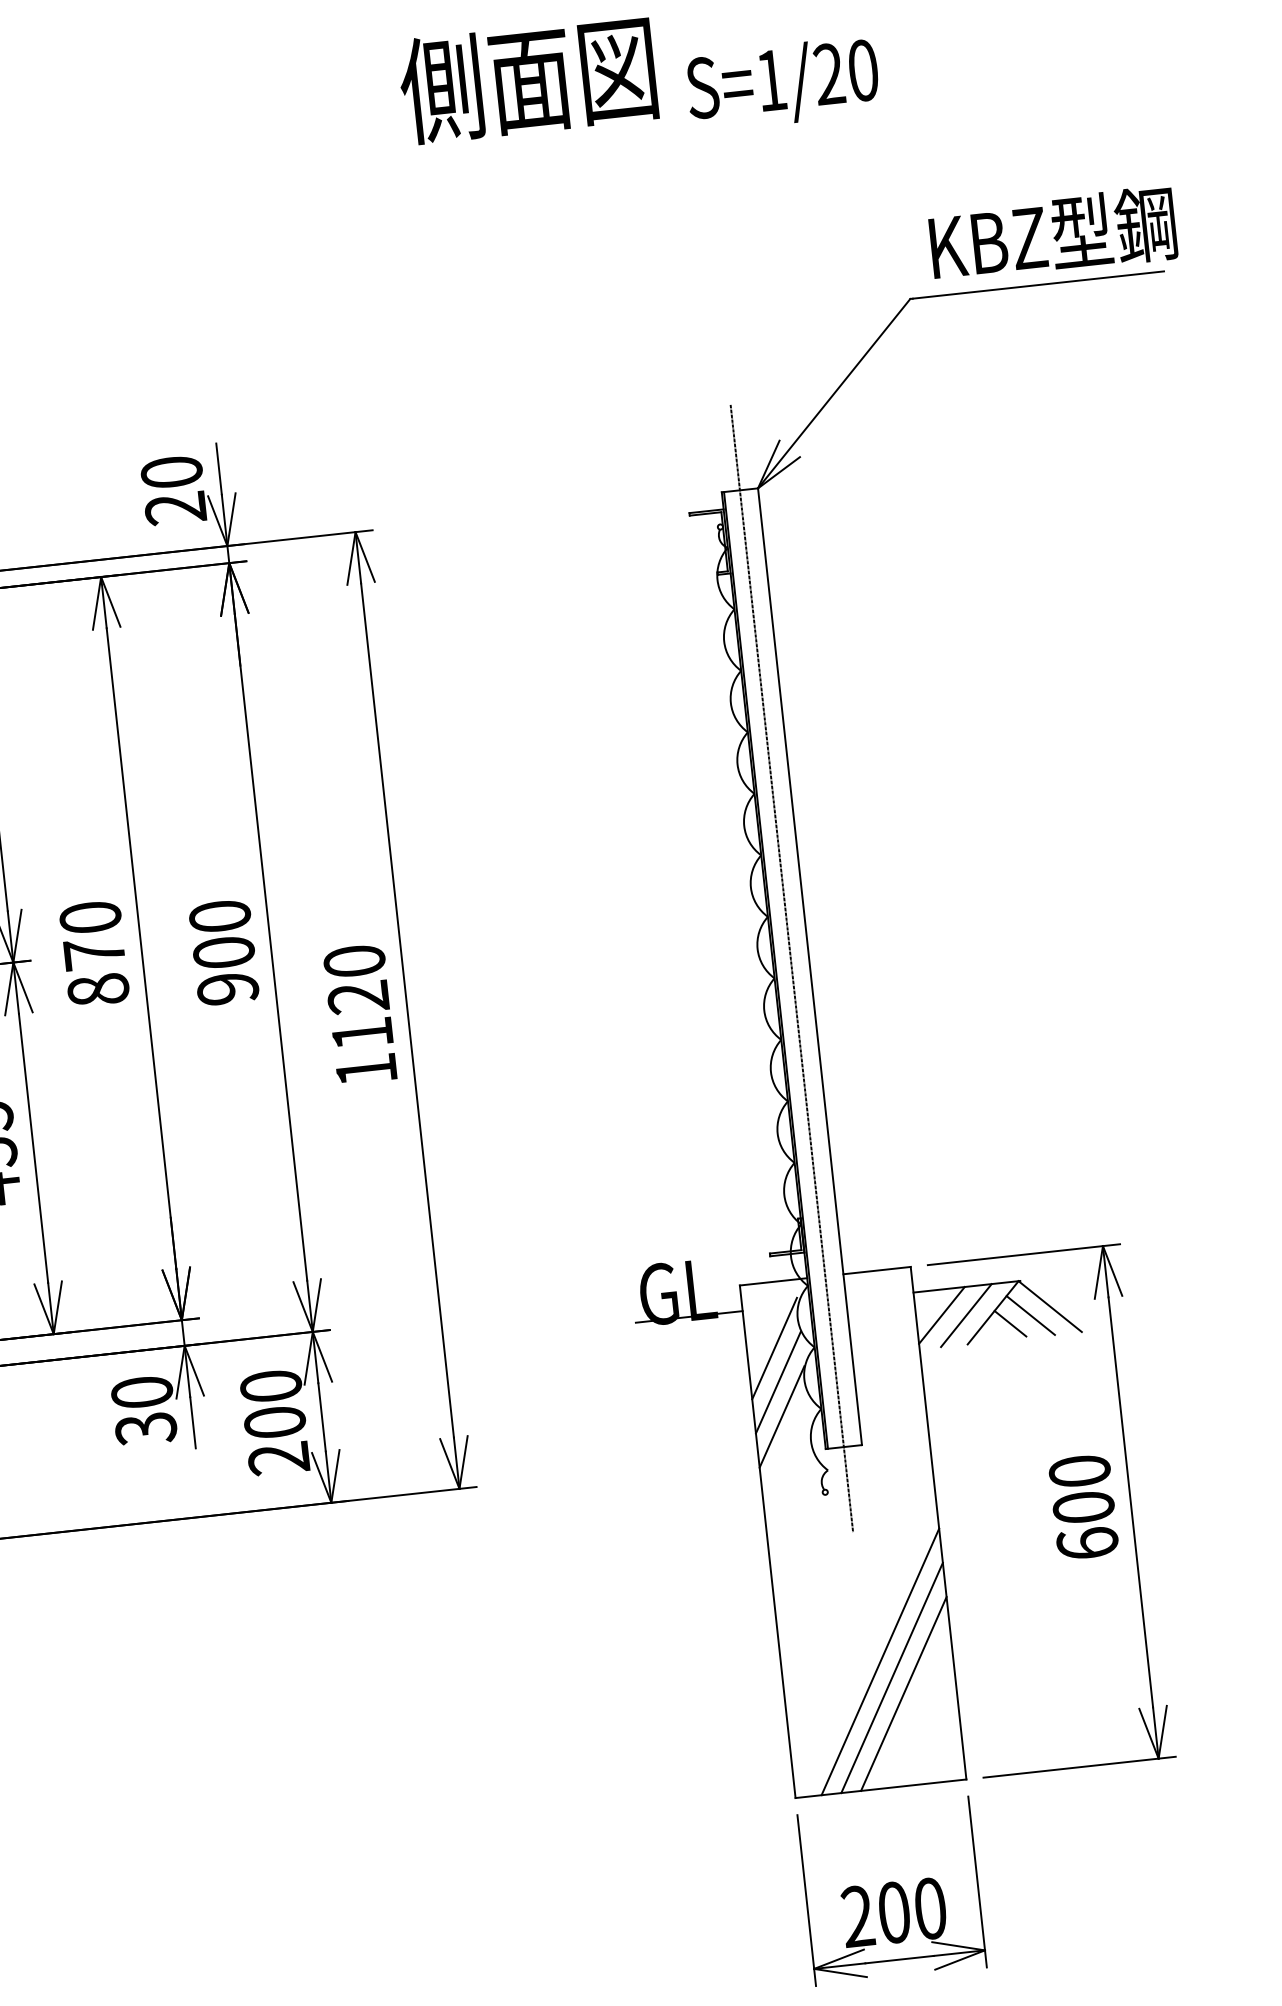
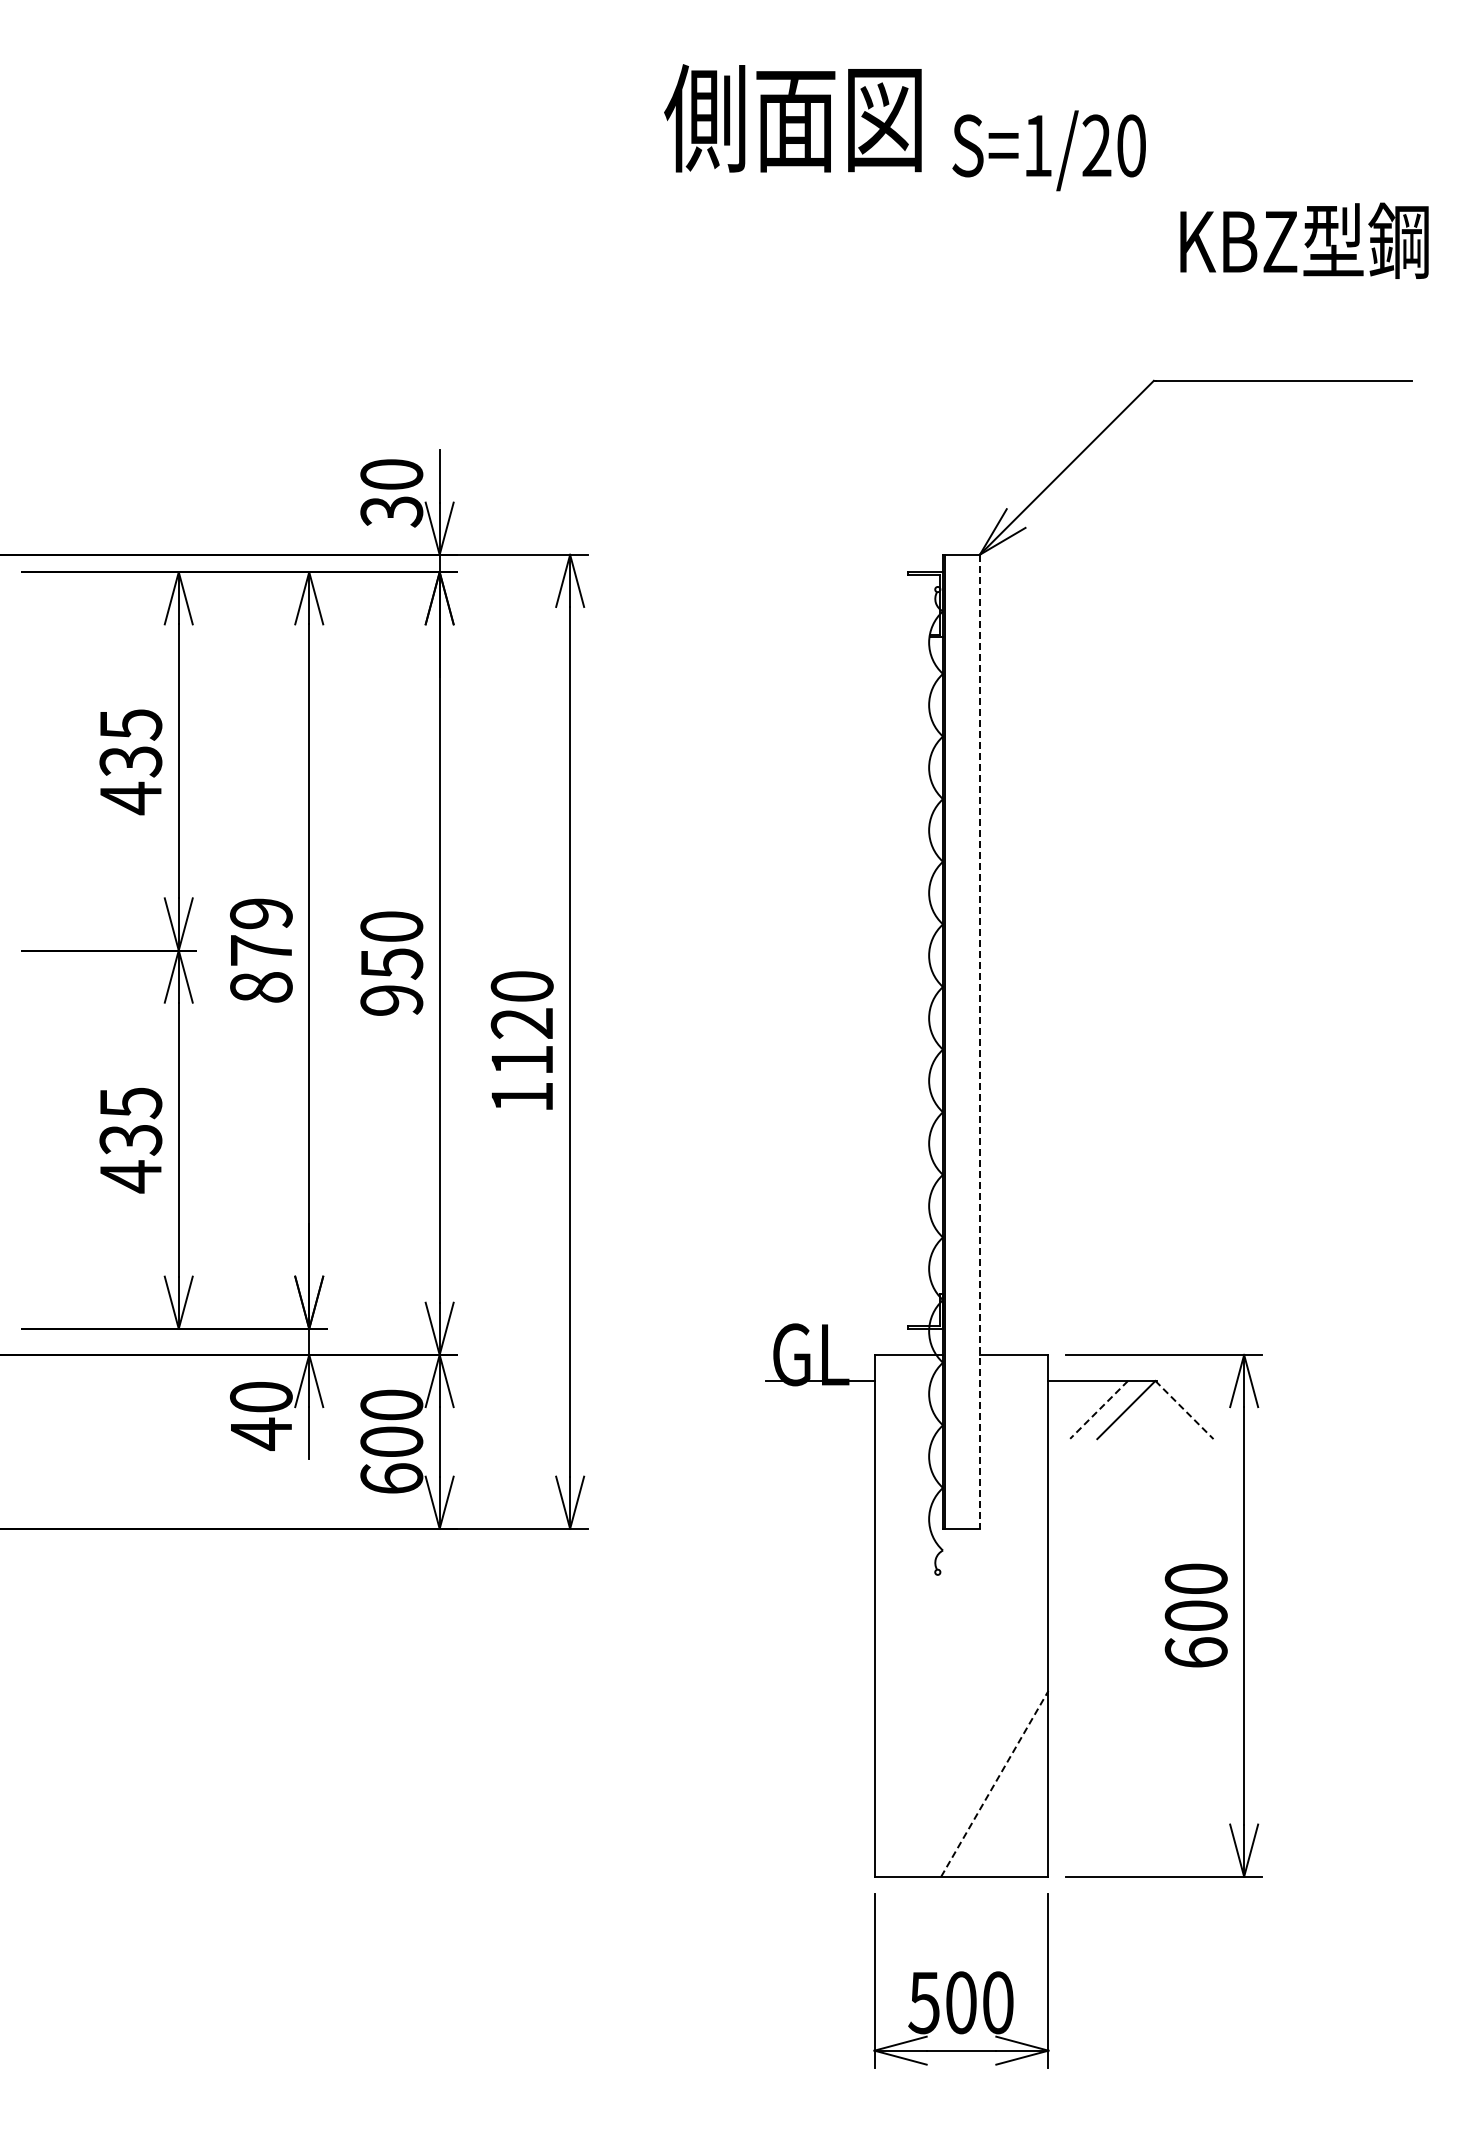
text: (1053, 234) -> (1304, 240), moved
text: (175, 508) -> (391, 511), 20 -> 30
text: (90, 917) -> (261, 913), 870 -> 879
text: (223, 952) -> (391, 963), 900 -> 950
line: (809, 967) -> (979, 1042), solid -> dashed
line: (791, 968) -> (961, 1041), removed
line: (1050, 1307) -> (1184, 1410), solid -> dashed
line: (941, 1314) -> (1074, 1406), removed
line: (966, 1315) -> (1099, 1409), solid -> dashed
line: (1030, 1315) -> (1163, 1416), removed
line: (1010, 1323) -> (1142, 1422), removed
line: (774, 1347) -> (902, 1421), removed
line: (778, 1382) -> (902, 1456), removed
line: (781, 1416) -> (902, 1491), removed
text: (146, 1428) -> (261, 1433), 30 -> 40
text: (278, 1458) -> (391, 1478), 200 -> 600
line: (880, 1661) -> (974, 1748), removed
line: (891, 1678) -> (984, 1766), removed
line: (904, 1693) -> (995, 1783), solid -> dashed
text: (857, 1916) -> (923, 2002), 200 -> 500

